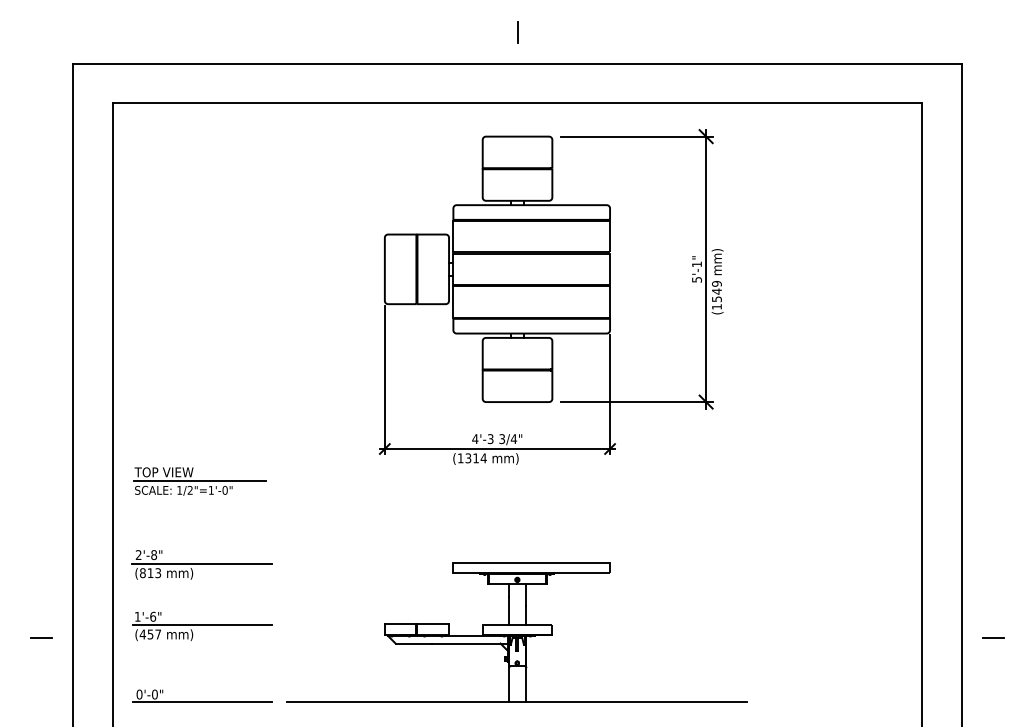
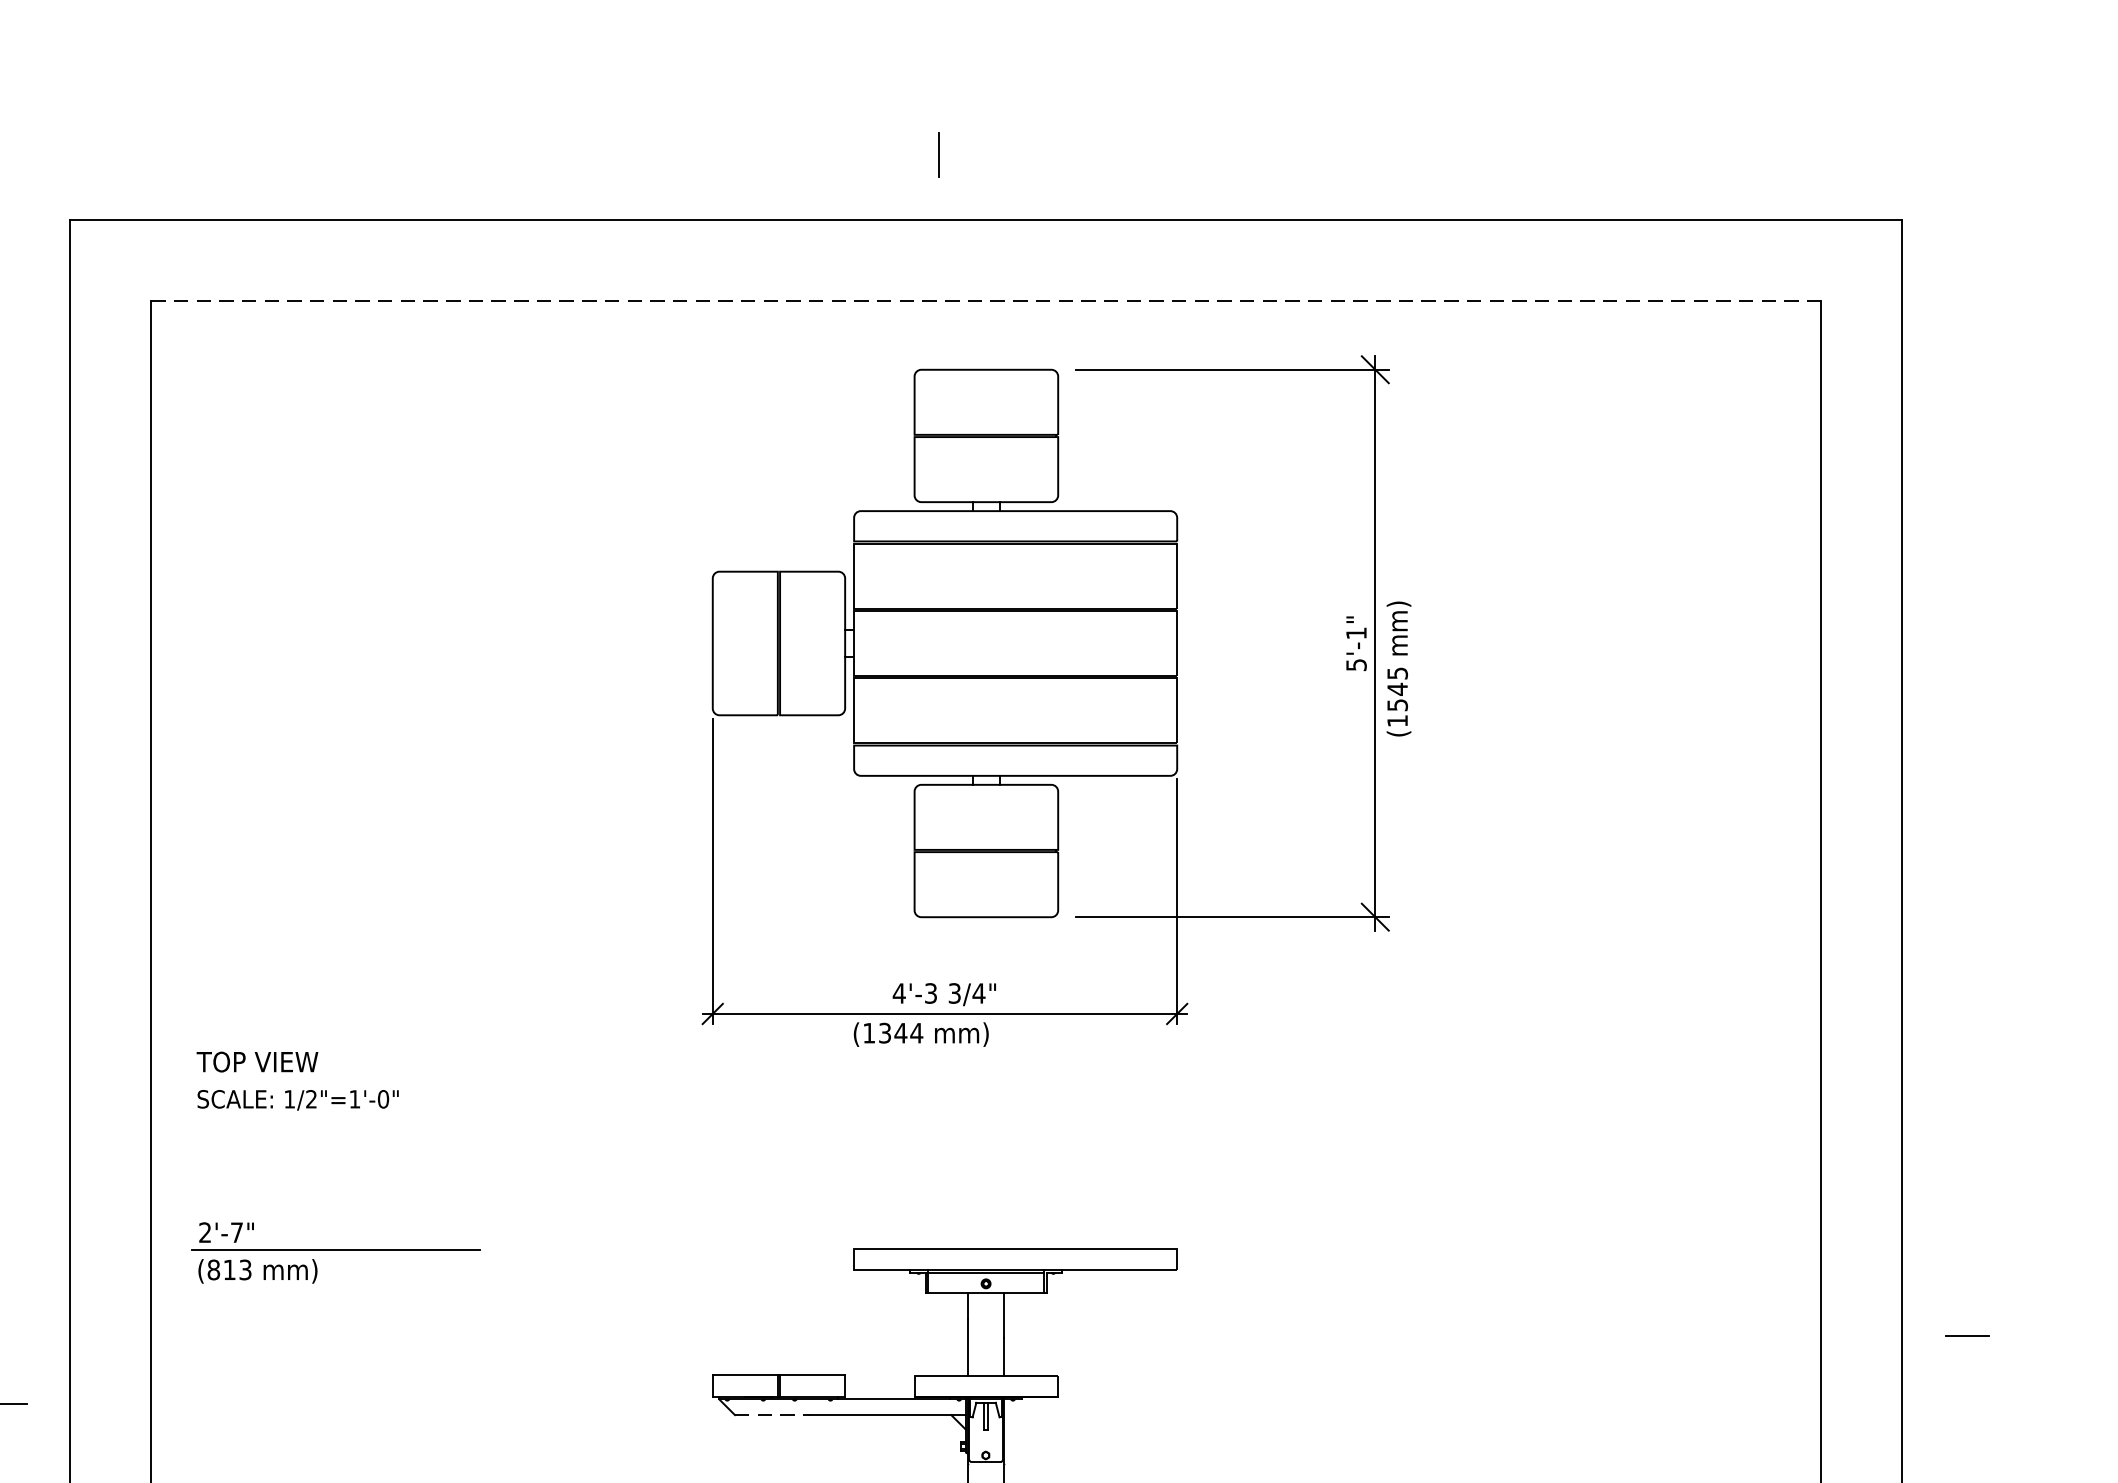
line: (517, 32) -> (938, 155), moved
line: (517, 103) -> (986, 301), solid -> dashed
text: (716, 283) -> (1396, 672), (1549 -> (1545
text: (475, 458) -> (899, 1033), (1314 -> (1344
line: (200, 480) -> (332, 1078), removed
text: (154, 555) -> (237, 1233), 2'-8" -> 2'-7"
part: (202, 626) -> (336, 1379), removed
line: (993, 637) -> (1967, 1334), moved
line: (414, 643) -> (773, 1415), solid -> dashed

